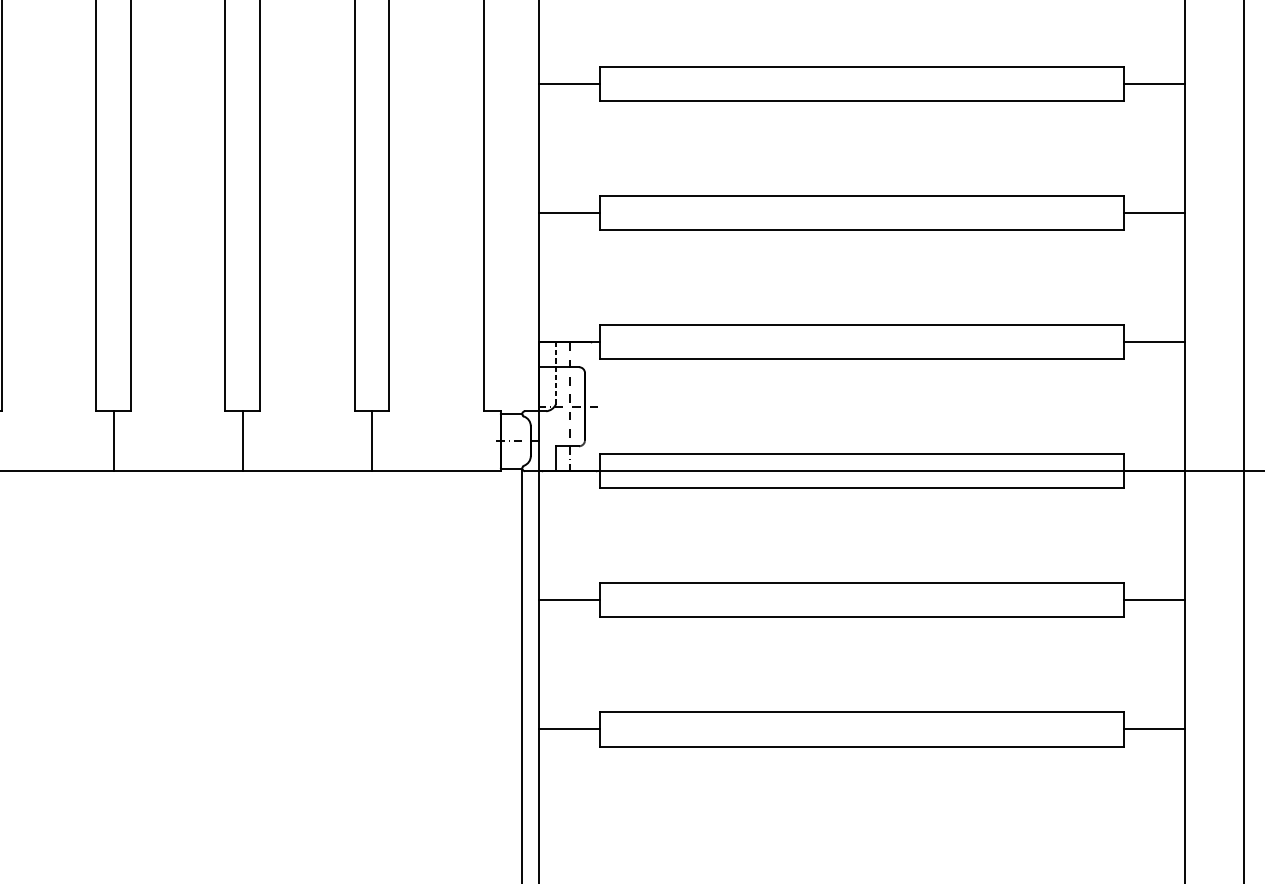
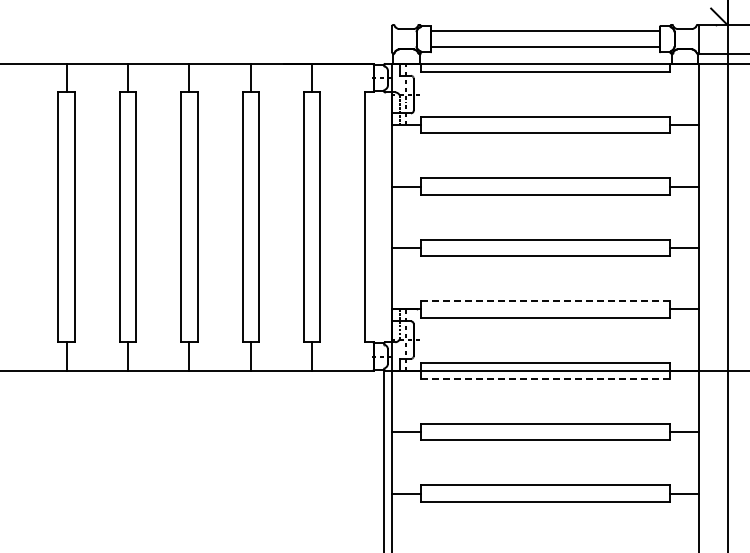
line: (861, 325) -> (545, 301), solid -> dashed
line: (861, 489) -> (545, 379), solid -> dashed

